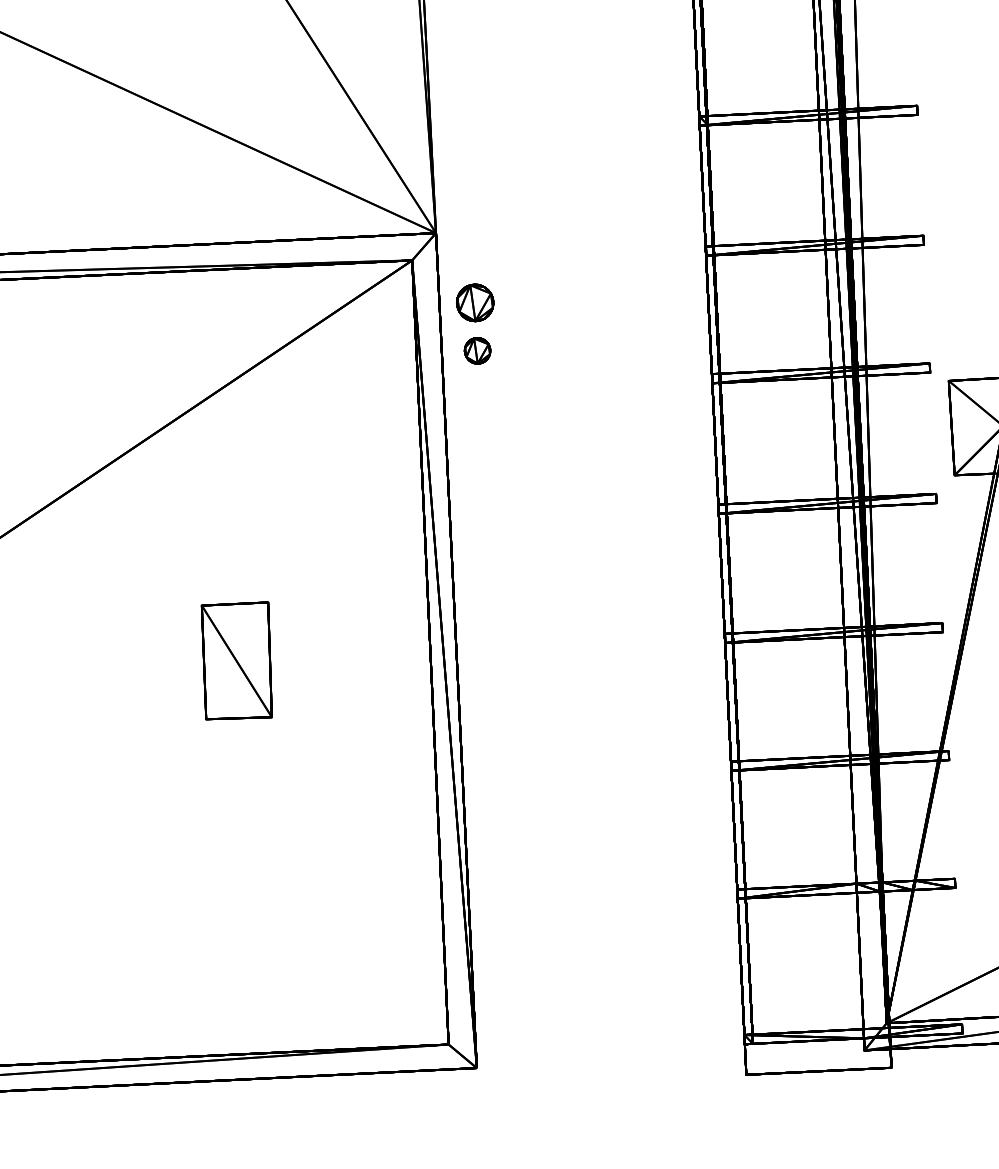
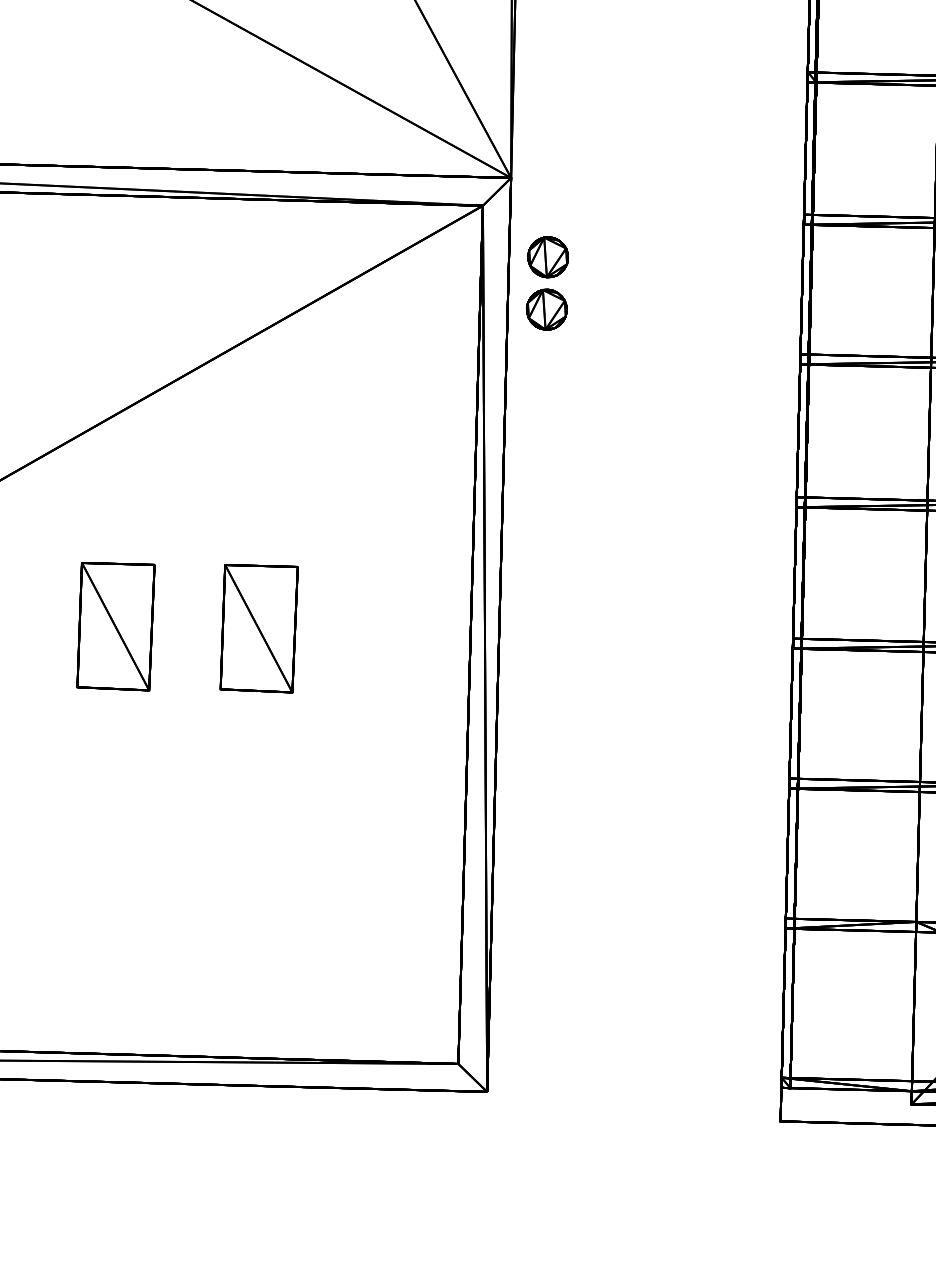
part: (477, 350) -> (546, 309), size x1.43
part: (106, 668) -> (116, 625), added

